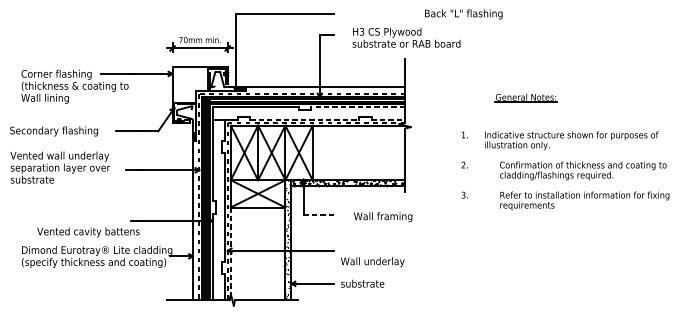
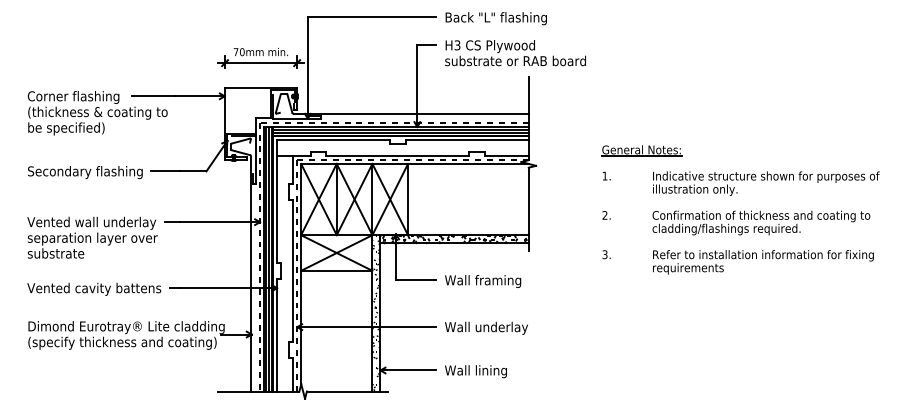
text: (463, 14) -> (495, 18), moved
text: (406, 38) -> (515, 53), moved
part: (525, 97) -> (641, 150), moved
text: (50, 98) -> (65, 128), Wall lining -> be specified)
line: (358, 107) -> (467, 140), dashed -> solid
line: (305, 119) -> (398, 155), dashed -> solid
line: (388, 119) -> (506, 155), dashed -> solid
text: (54, 131) -> (85, 172), moved
text: (571, 140) -> (766, 183), moved
text: (60, 167) -> (92, 237), moved
line: (319, 214) -> (416, 280), dashed -> solid
text: (383, 217) -> (483, 281), moved
text: (88, 231) -> (94, 288), moved
line: (231, 250) -> (301, 327), dashed -> solid
text: (372, 261) -> (486, 327), moved
text: (364, 284) -> (475, 371), substrate -> Wall lining

